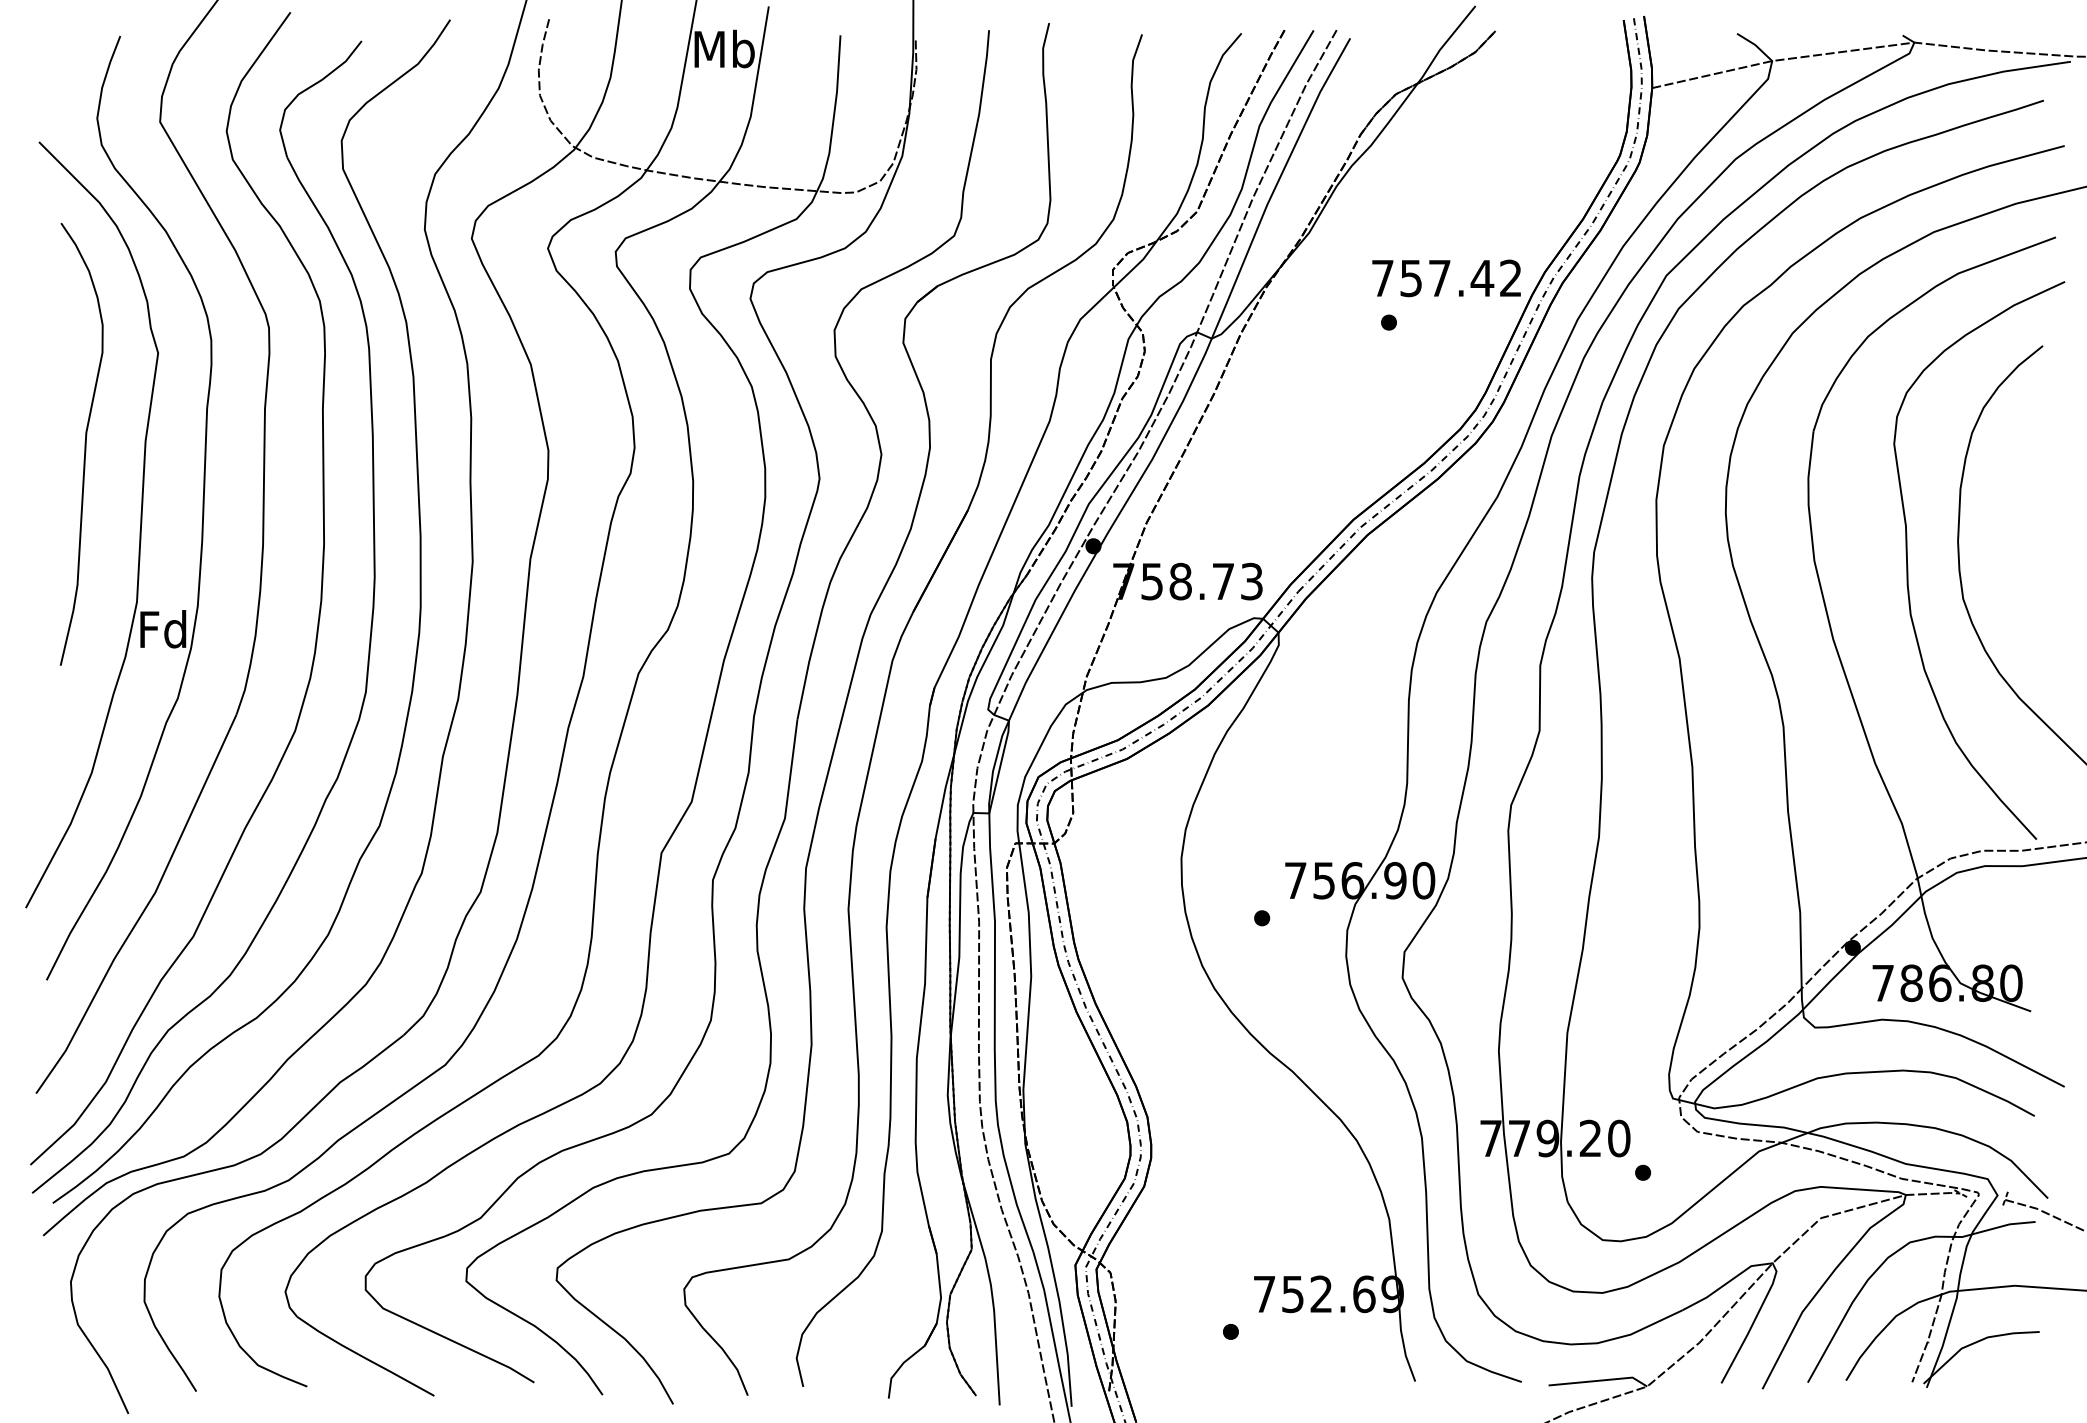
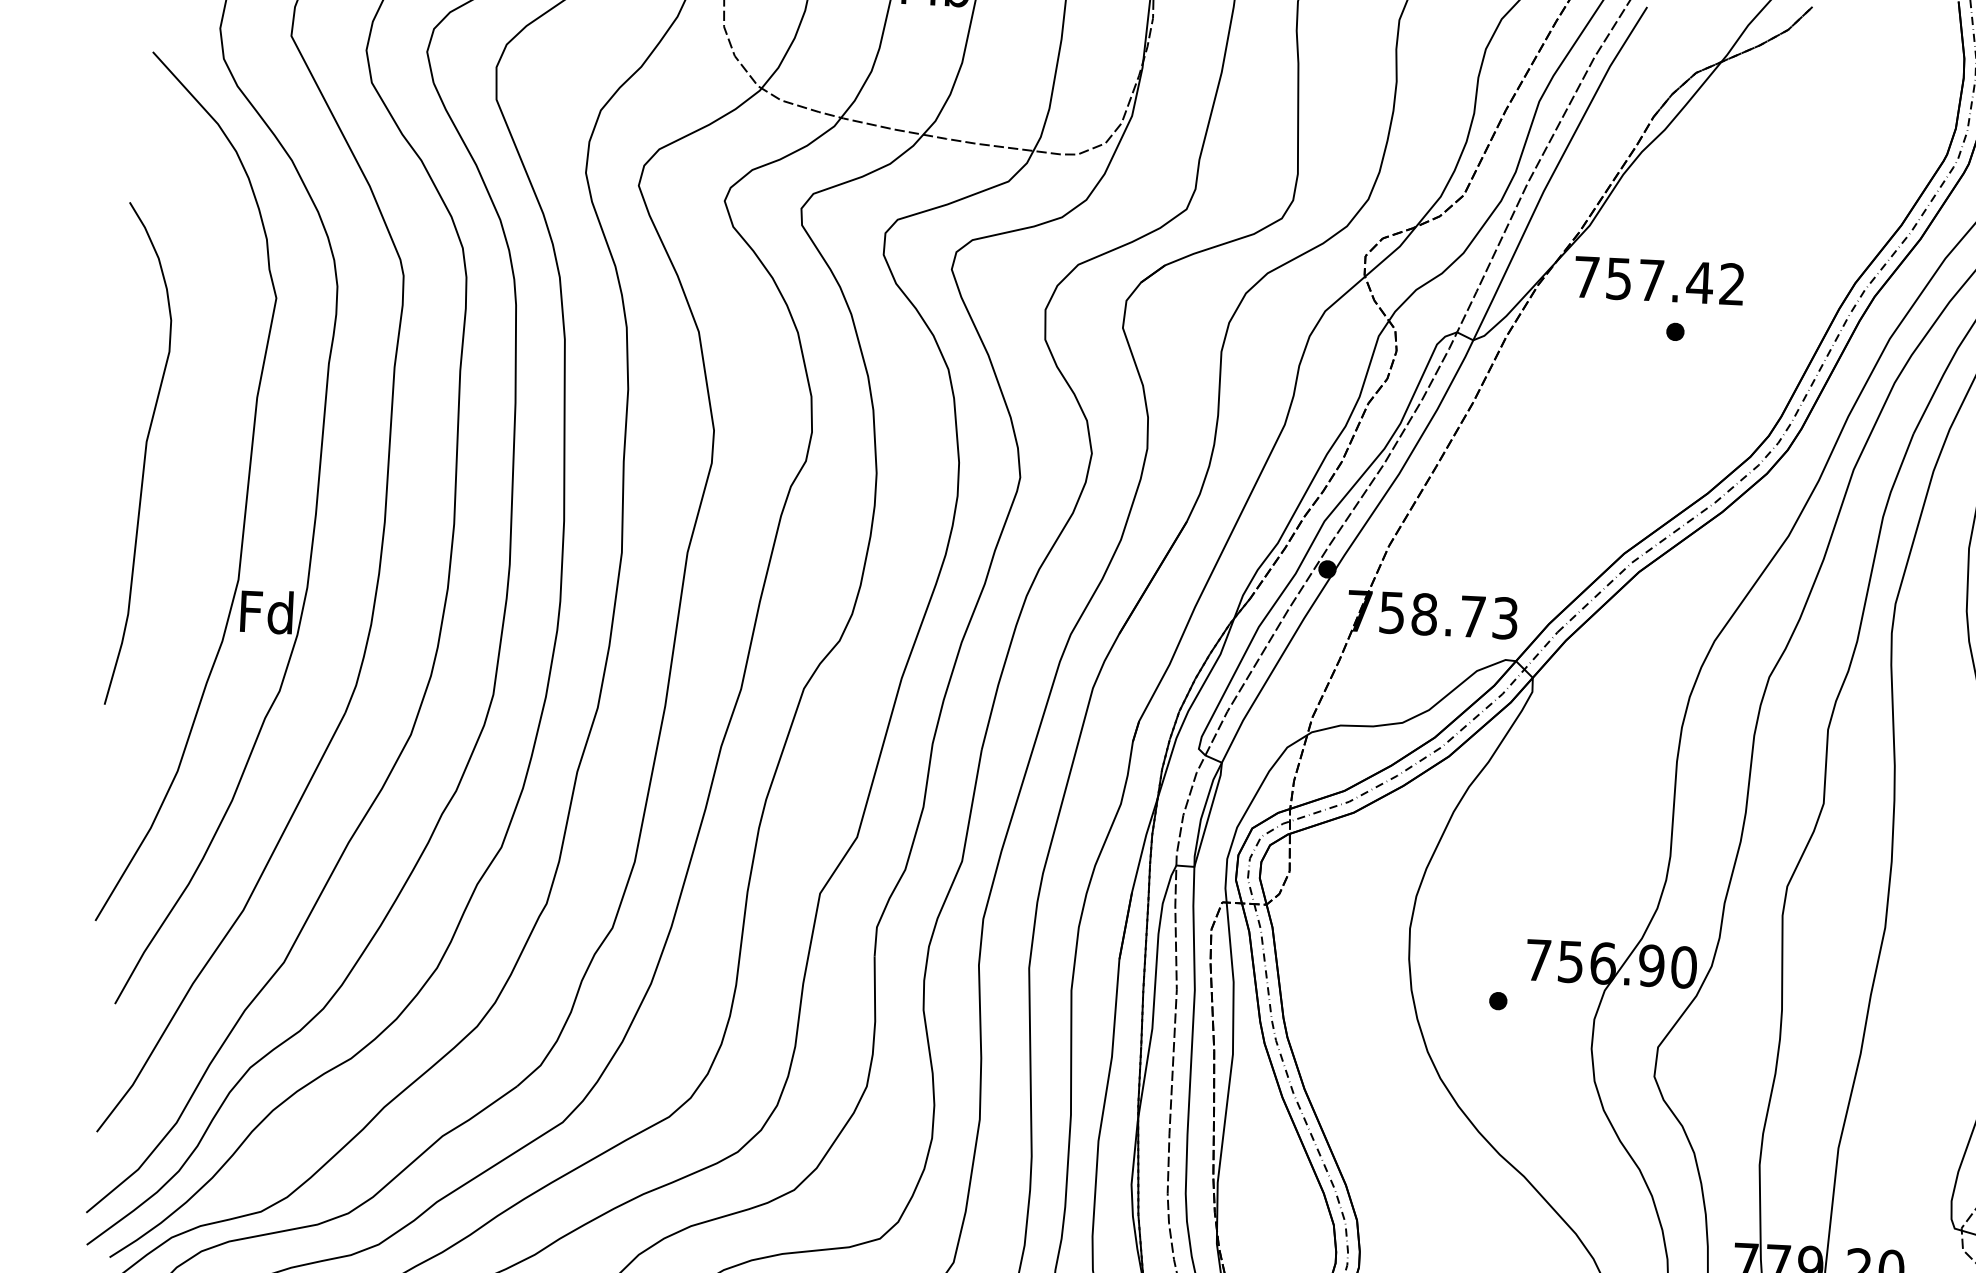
text: (1446, 278) -> (1659, 280), moved
curve: (84, 444) -> (143, 454), moved

